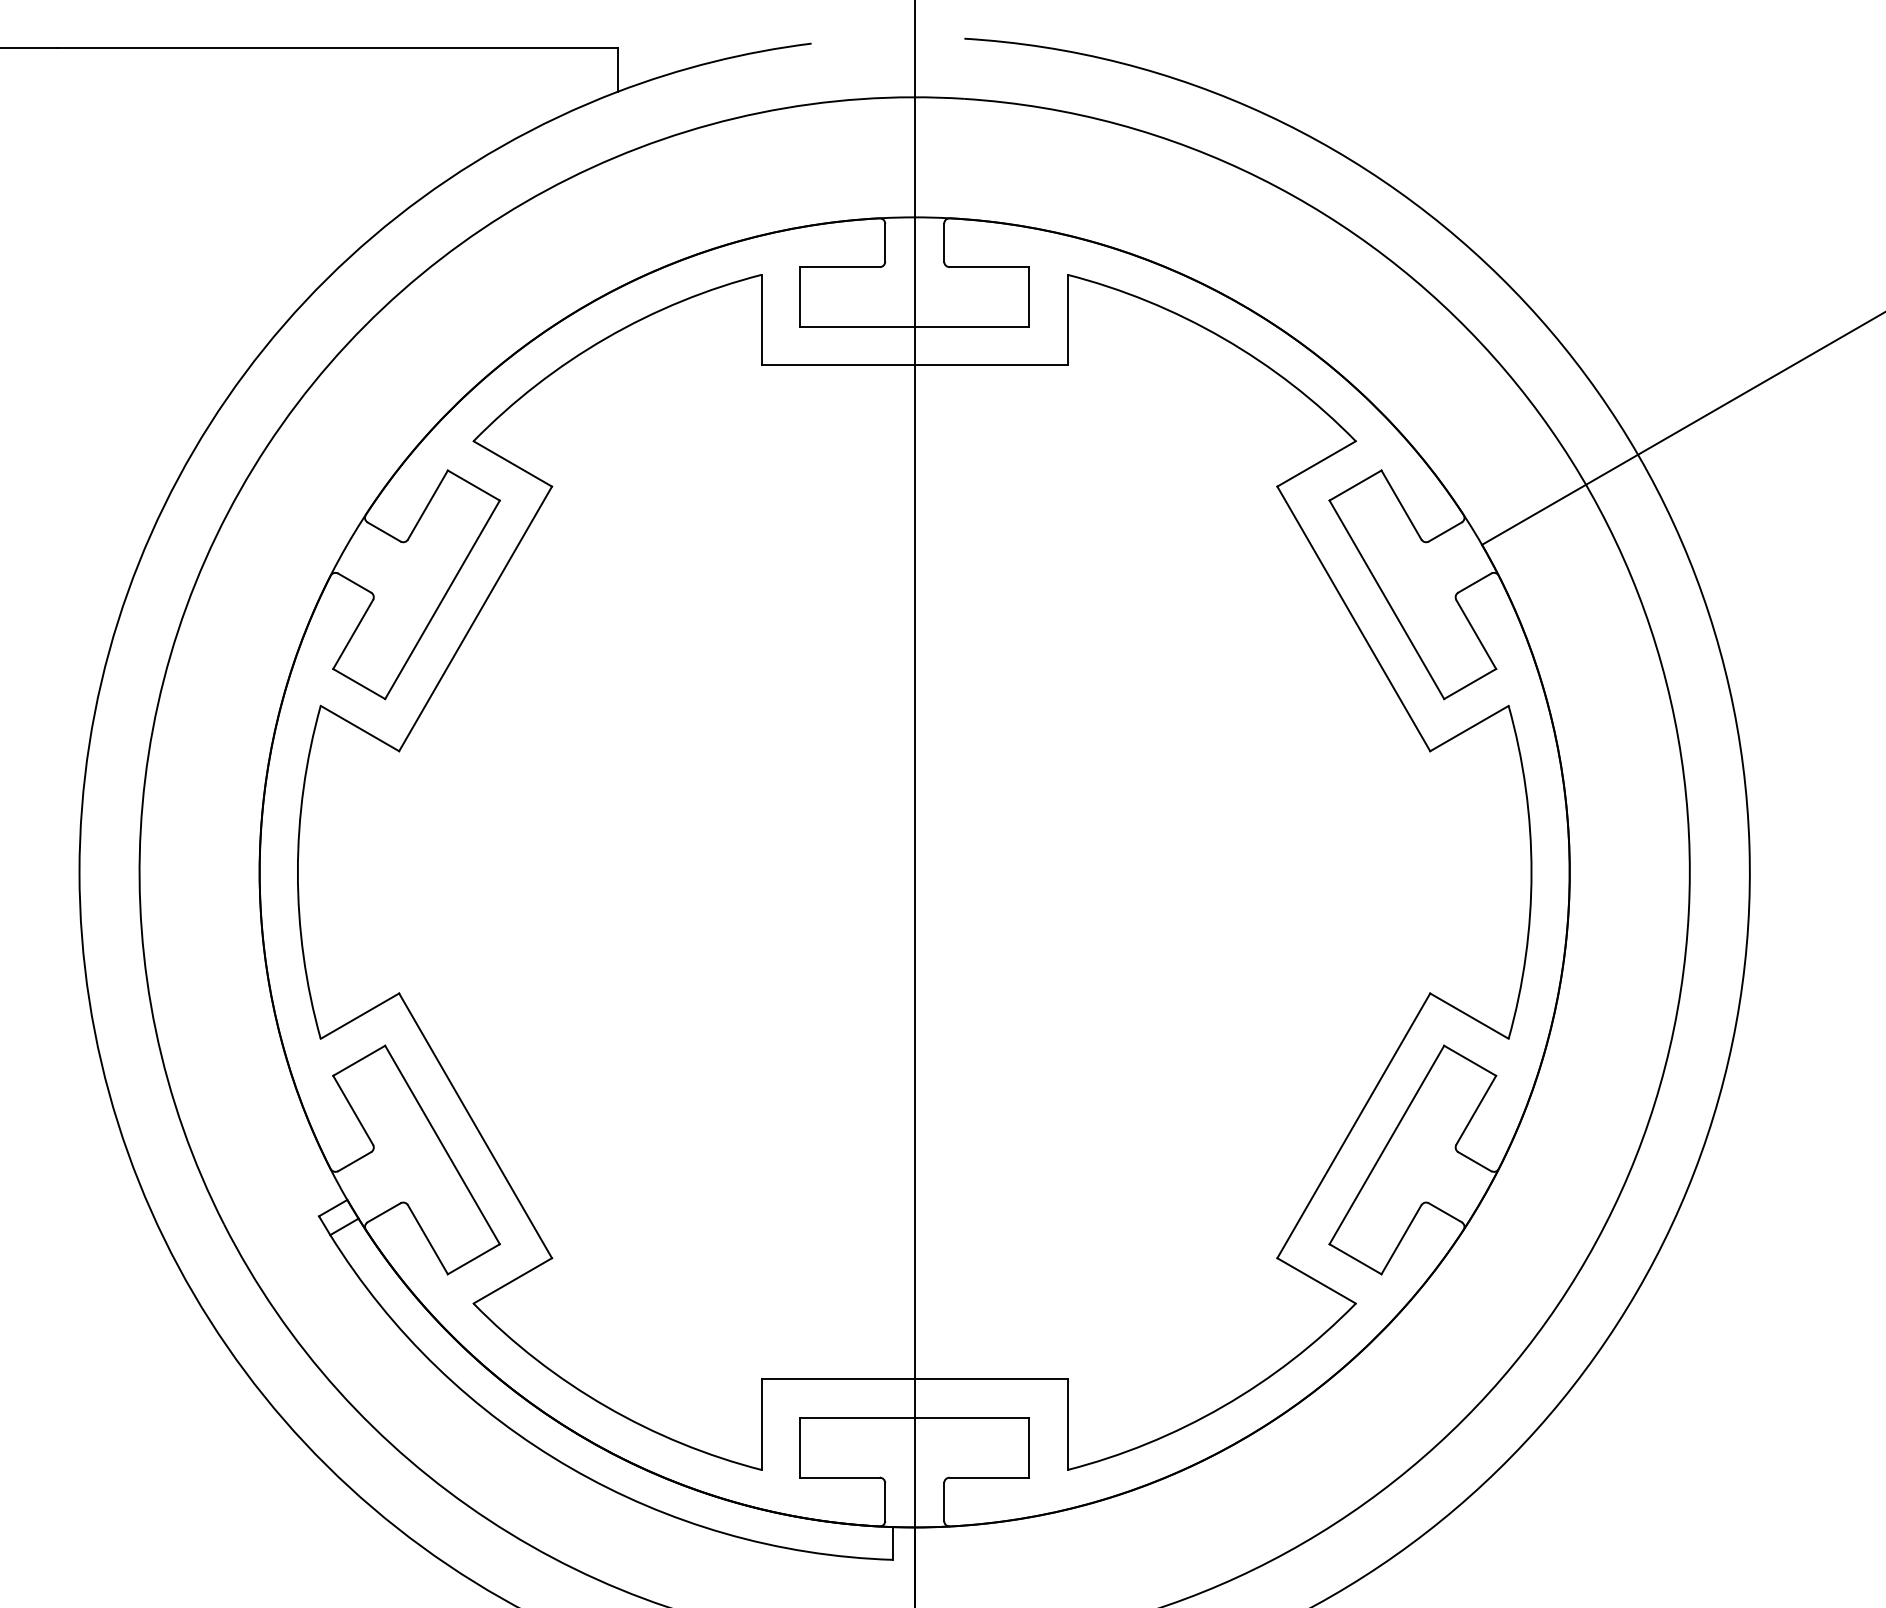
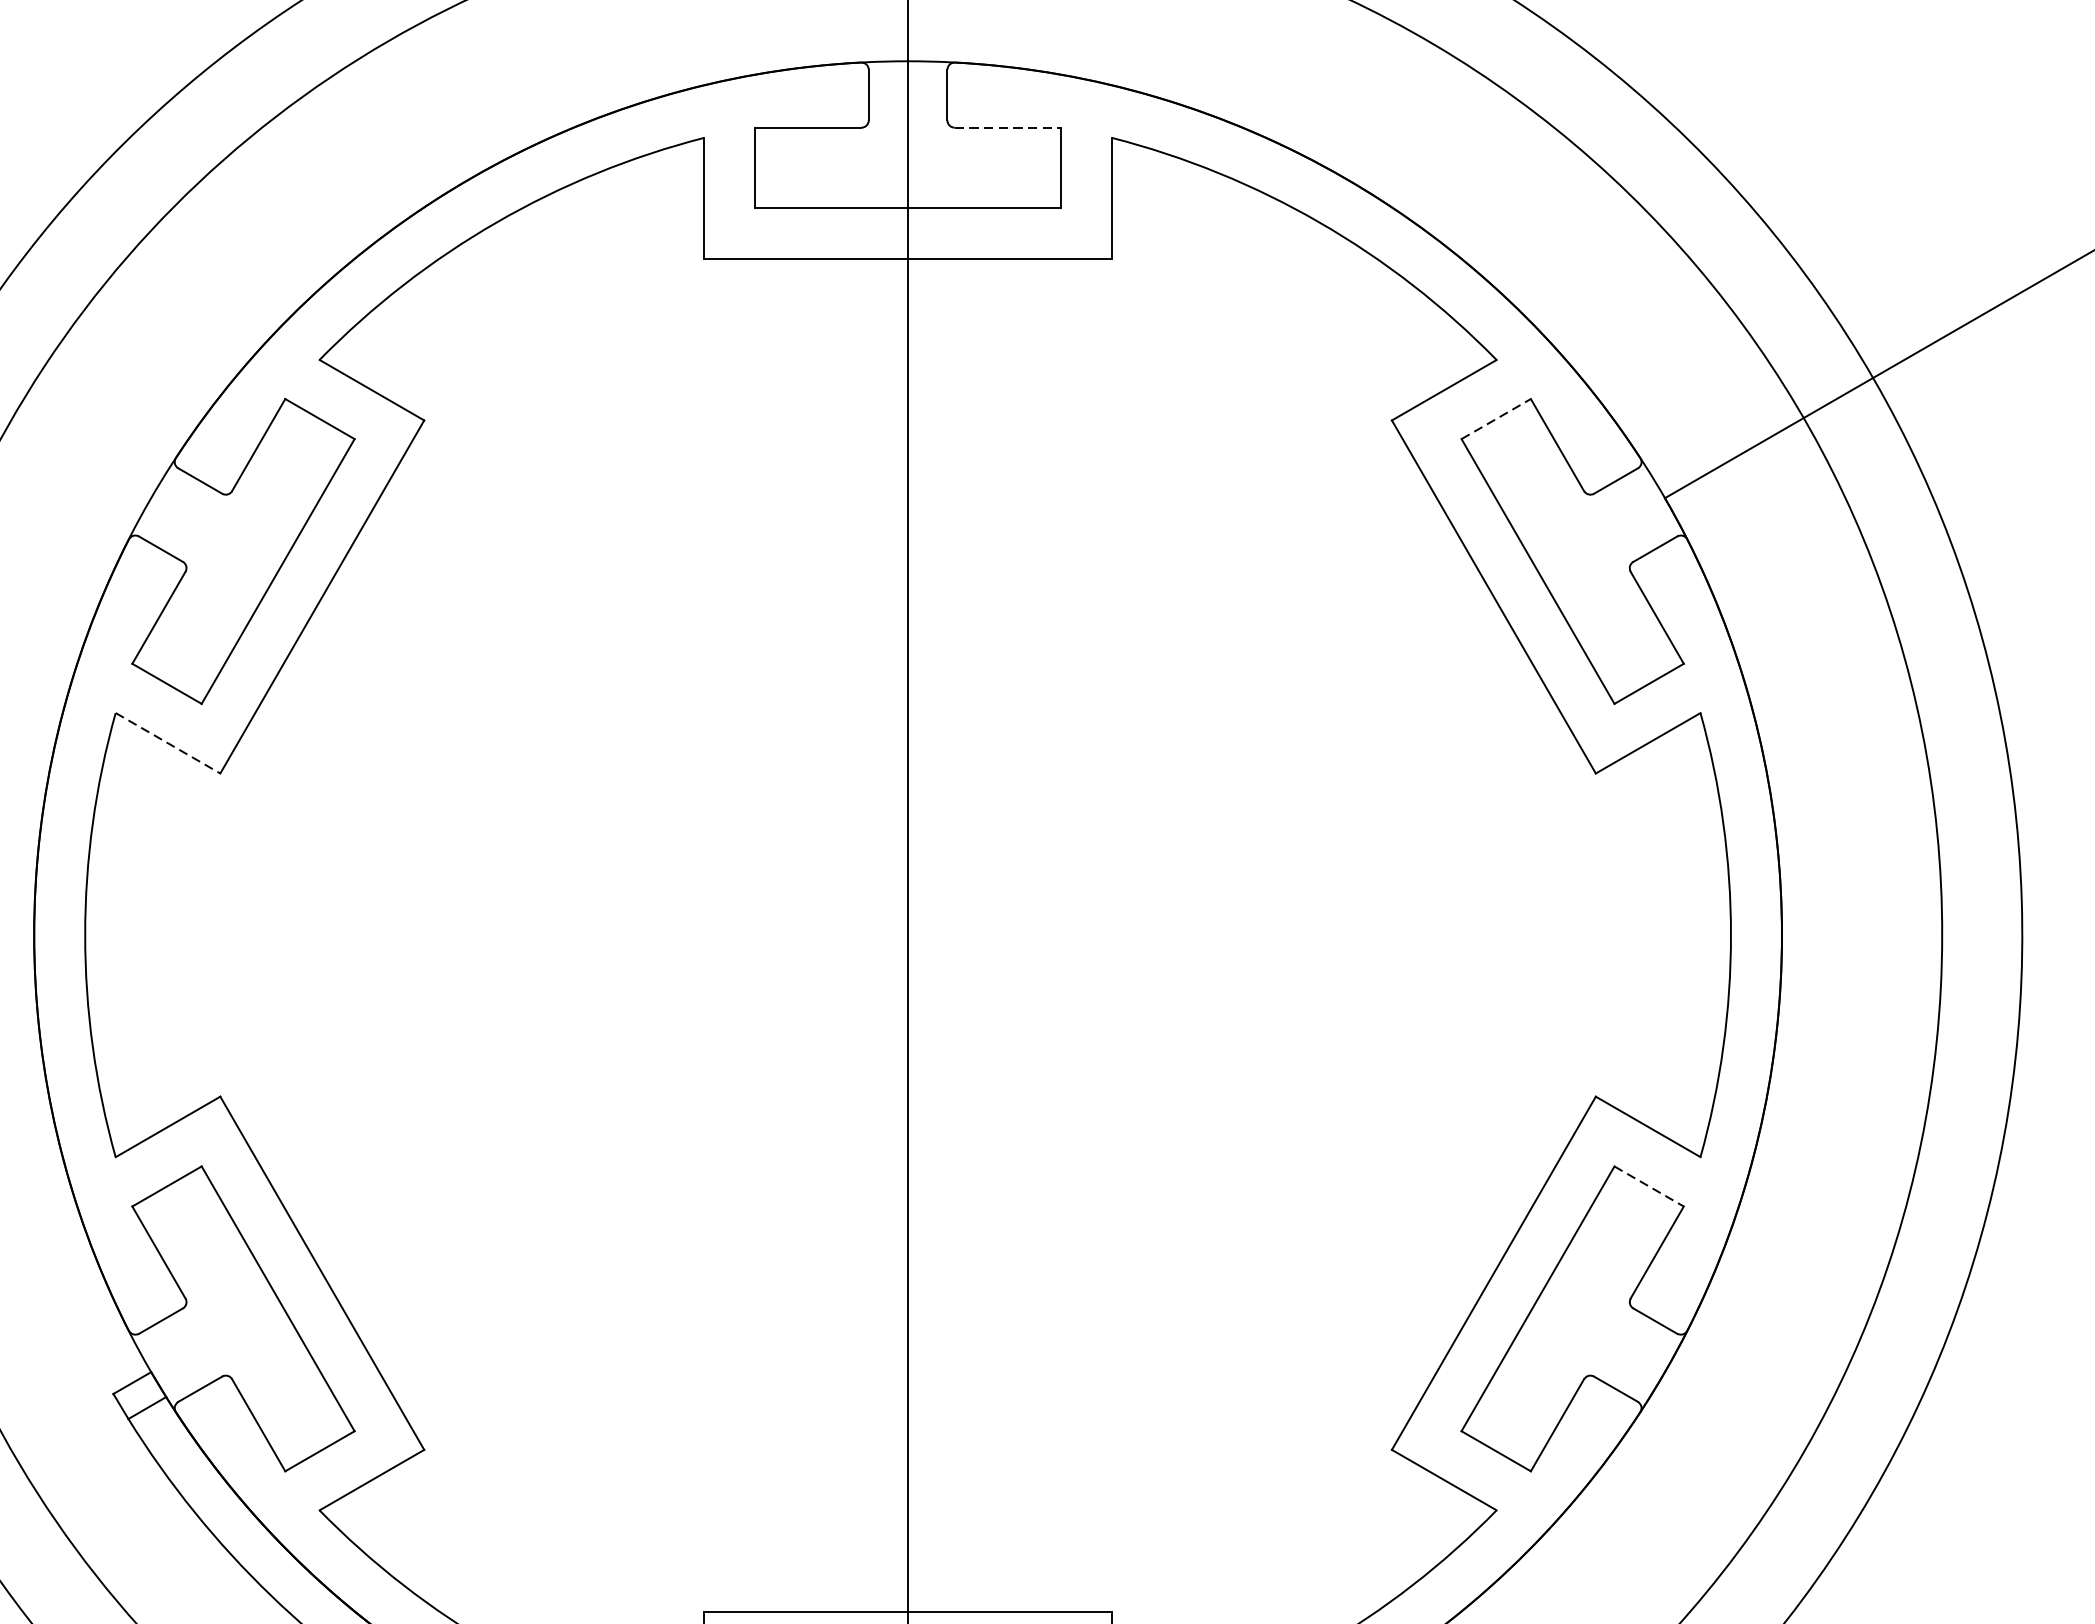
line: (989, 267) -> (1007, 128), solid -> dashed
line: (1355, 485) -> (1496, 418), solid -> dashed
line: (360, 728) -> (168, 743), solid -> dashed
line: (1470, 1061) -> (1649, 1187), solid -> dashed

